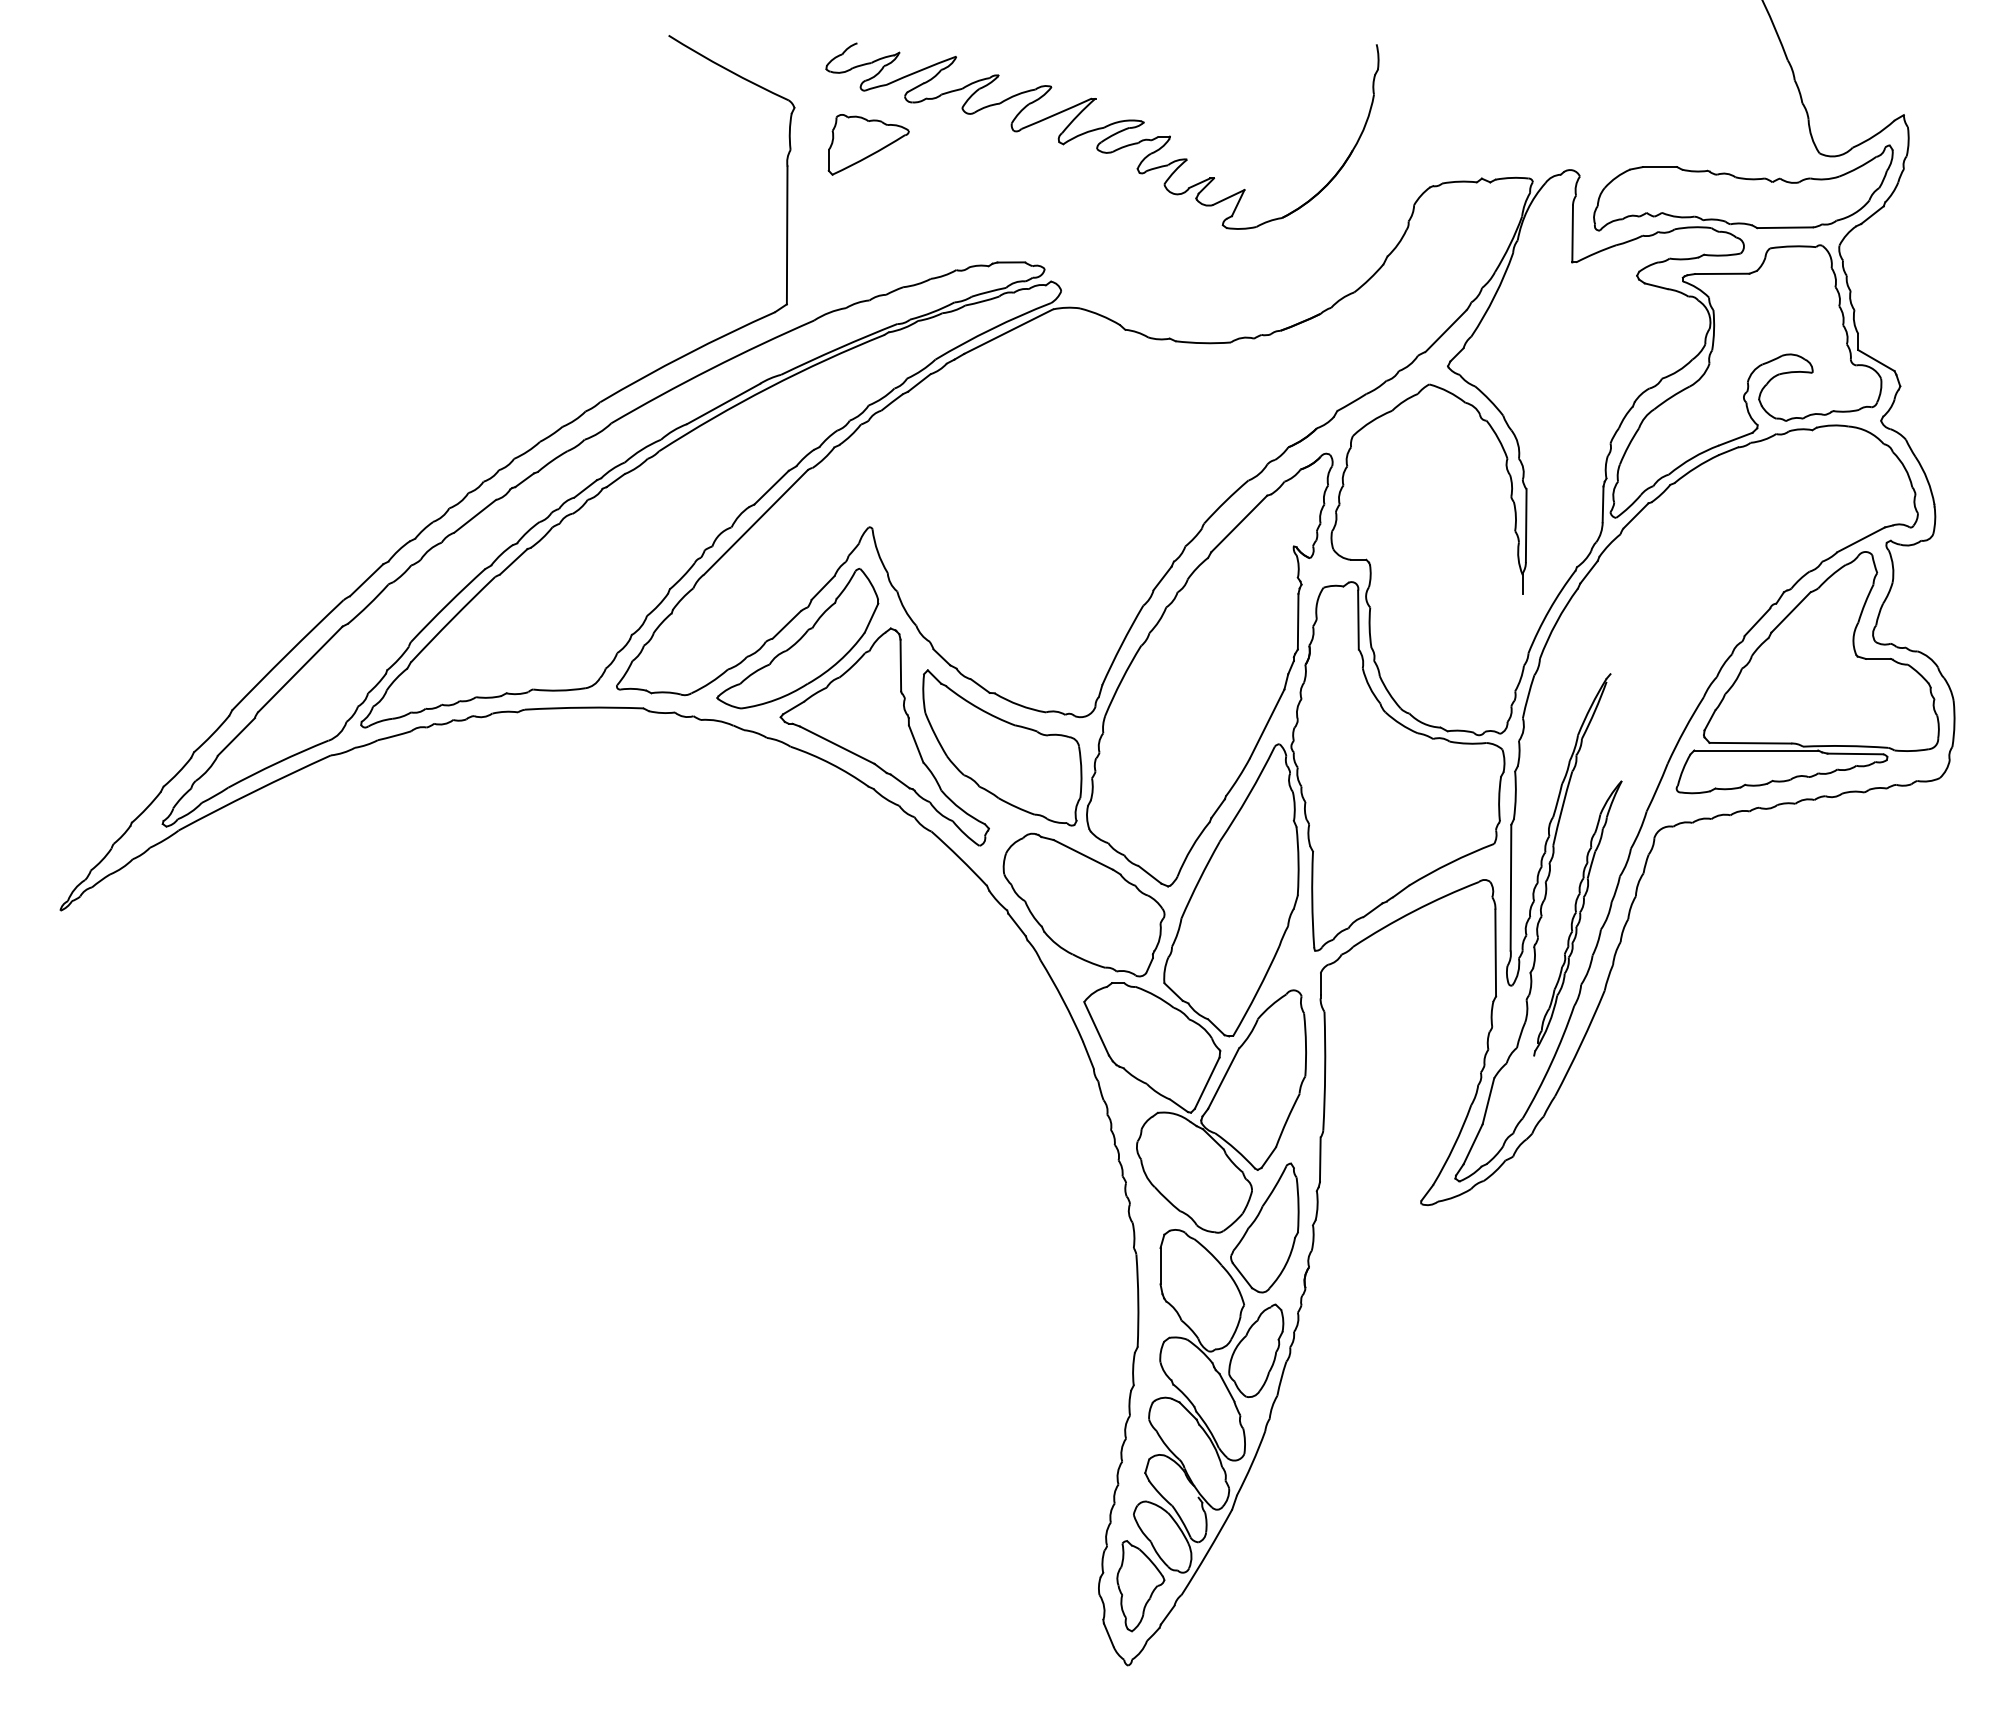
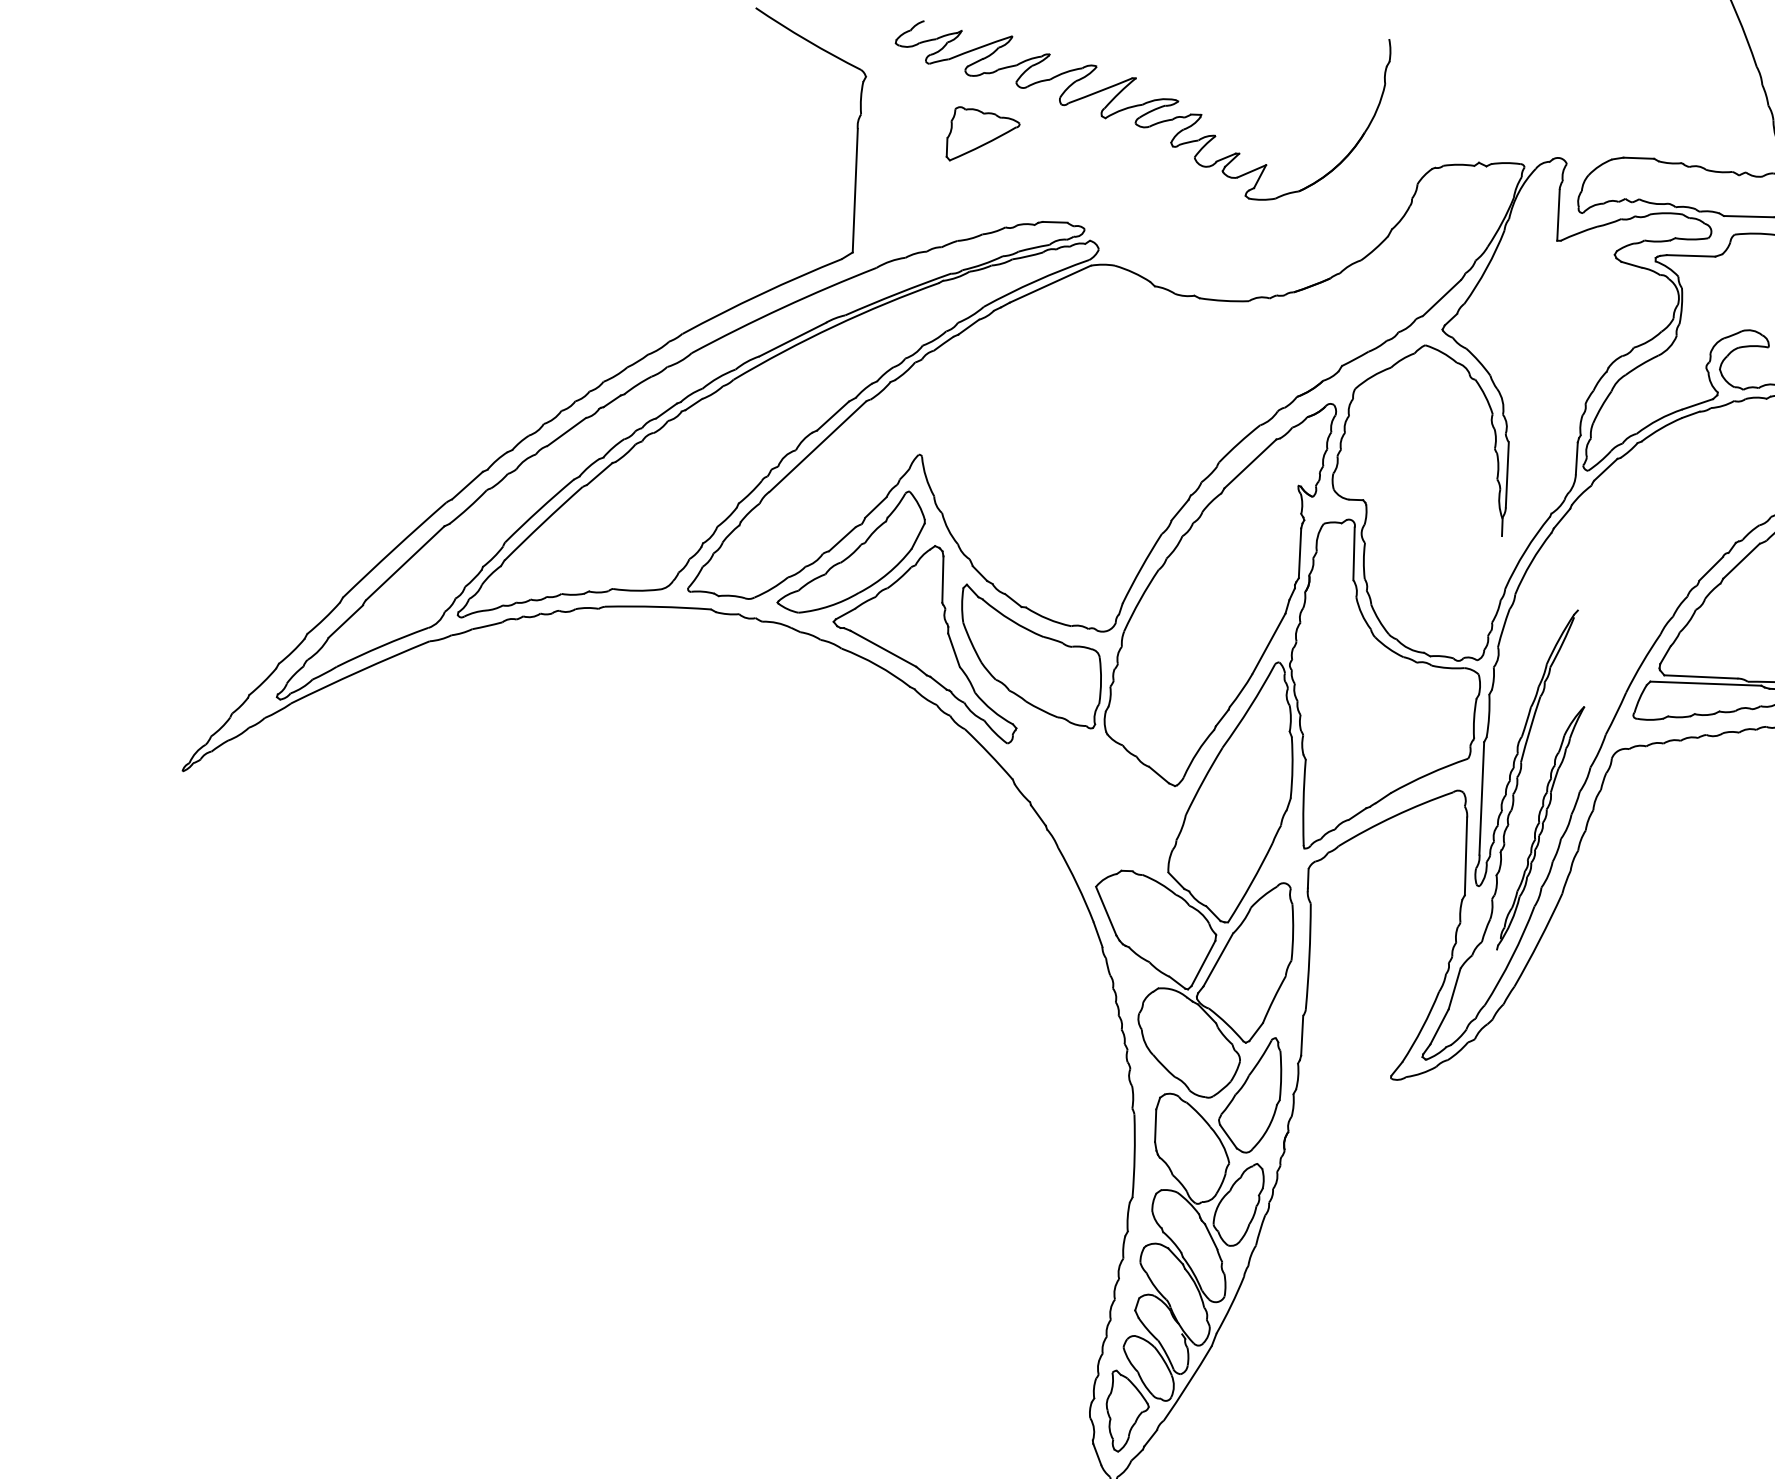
part: (868, 144) -> (983, 134), moved
part: (1083, 904) -> (1098, 799), removed

